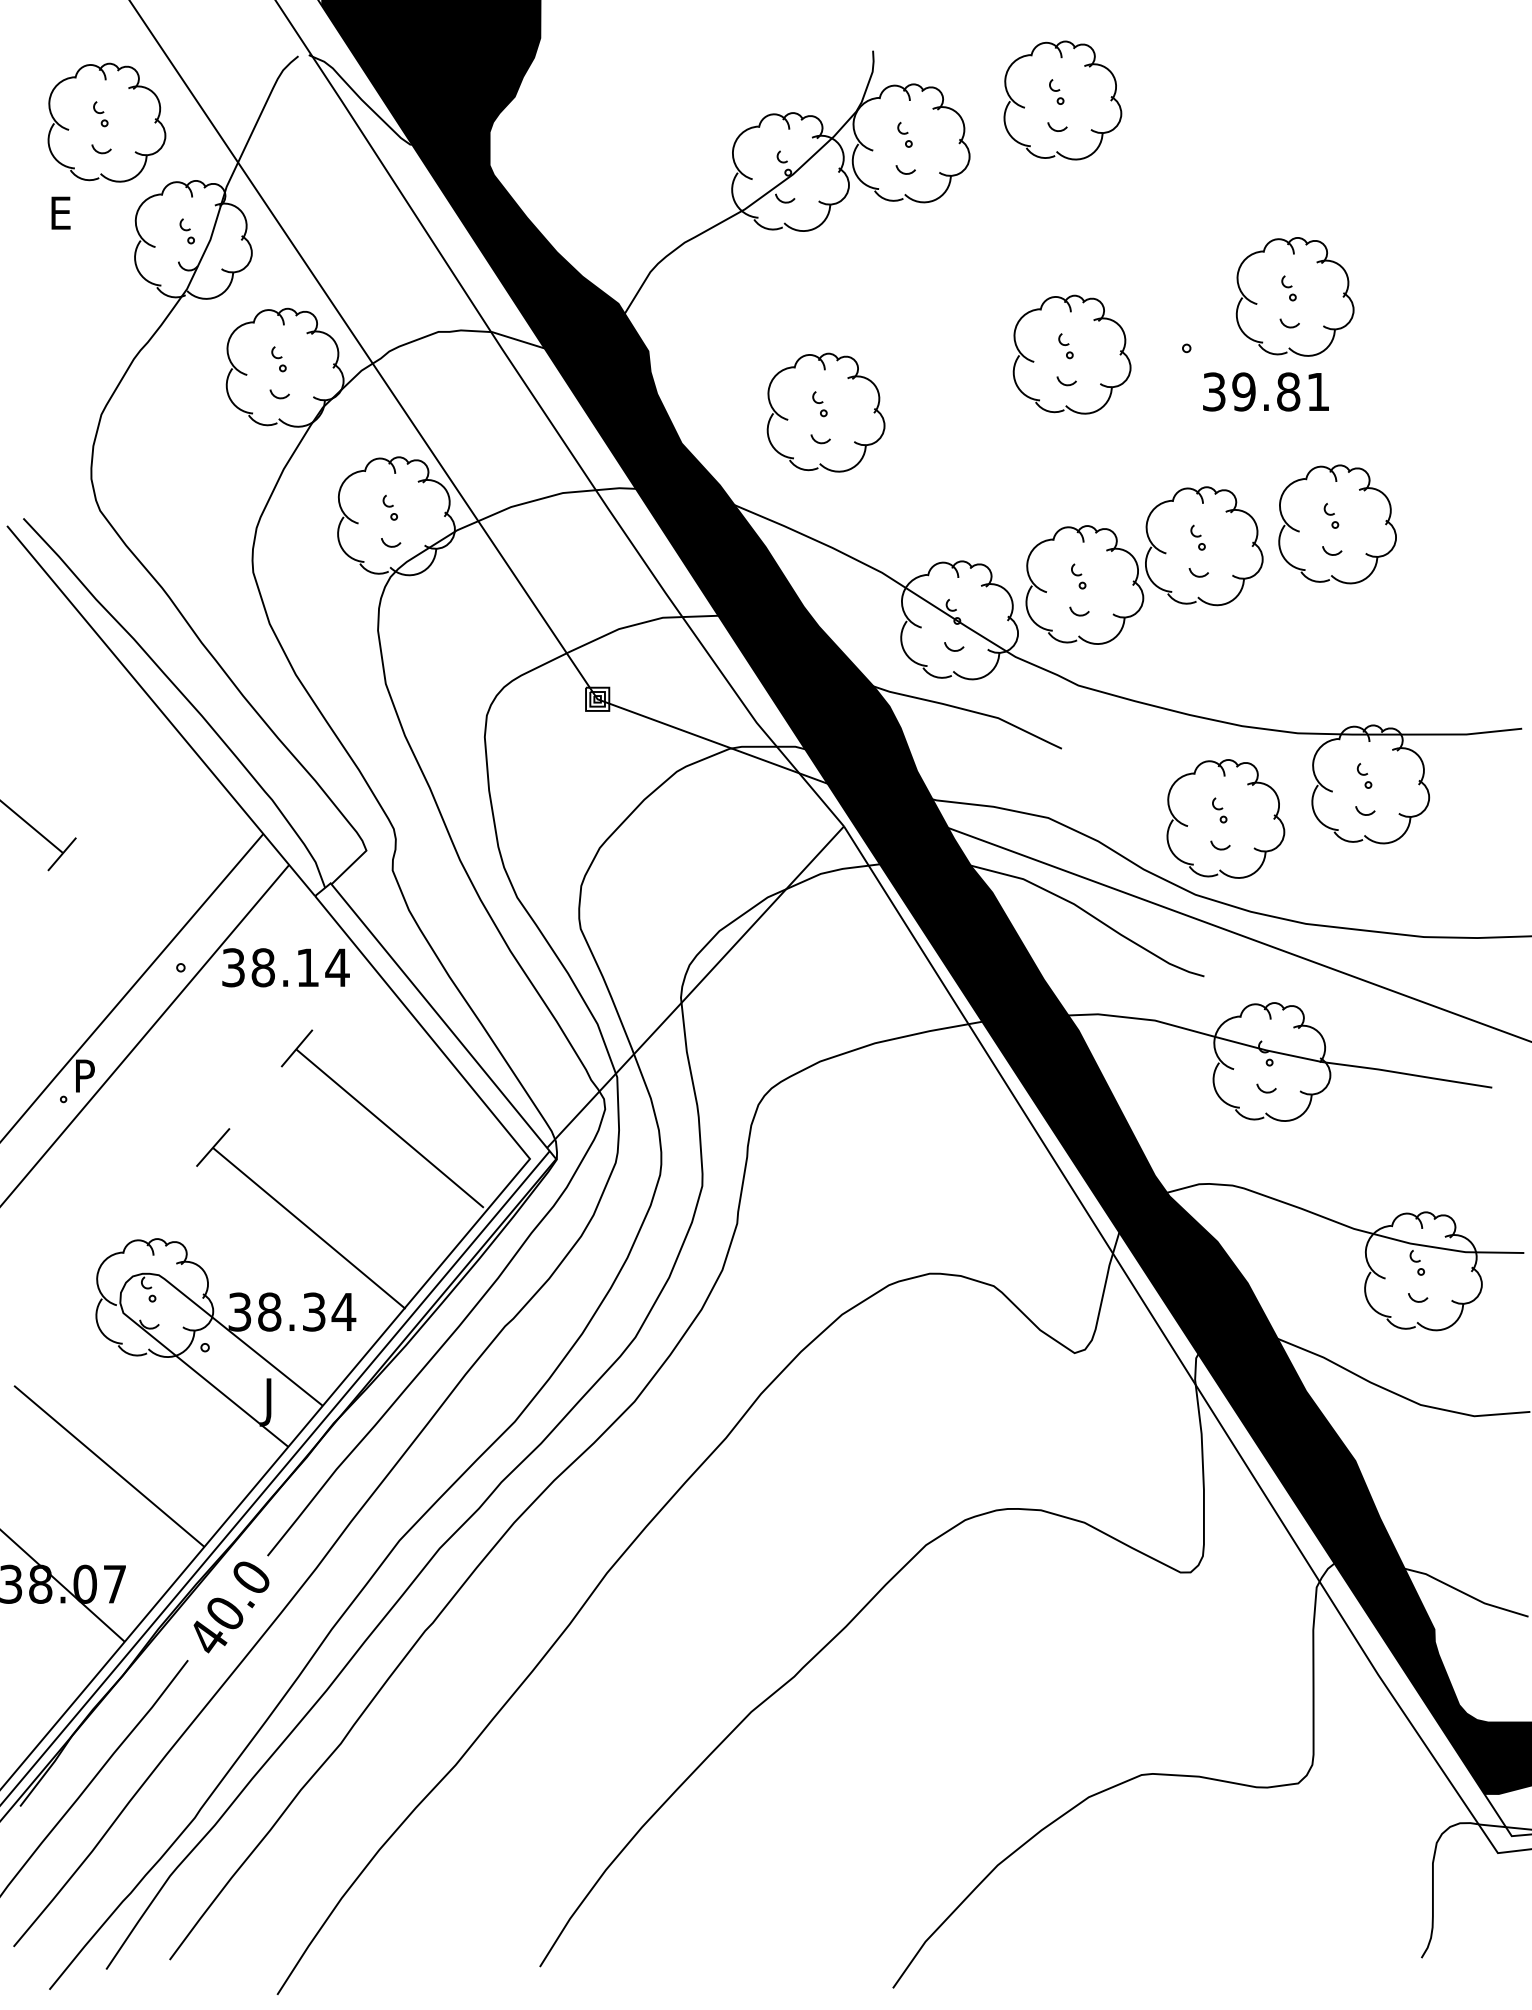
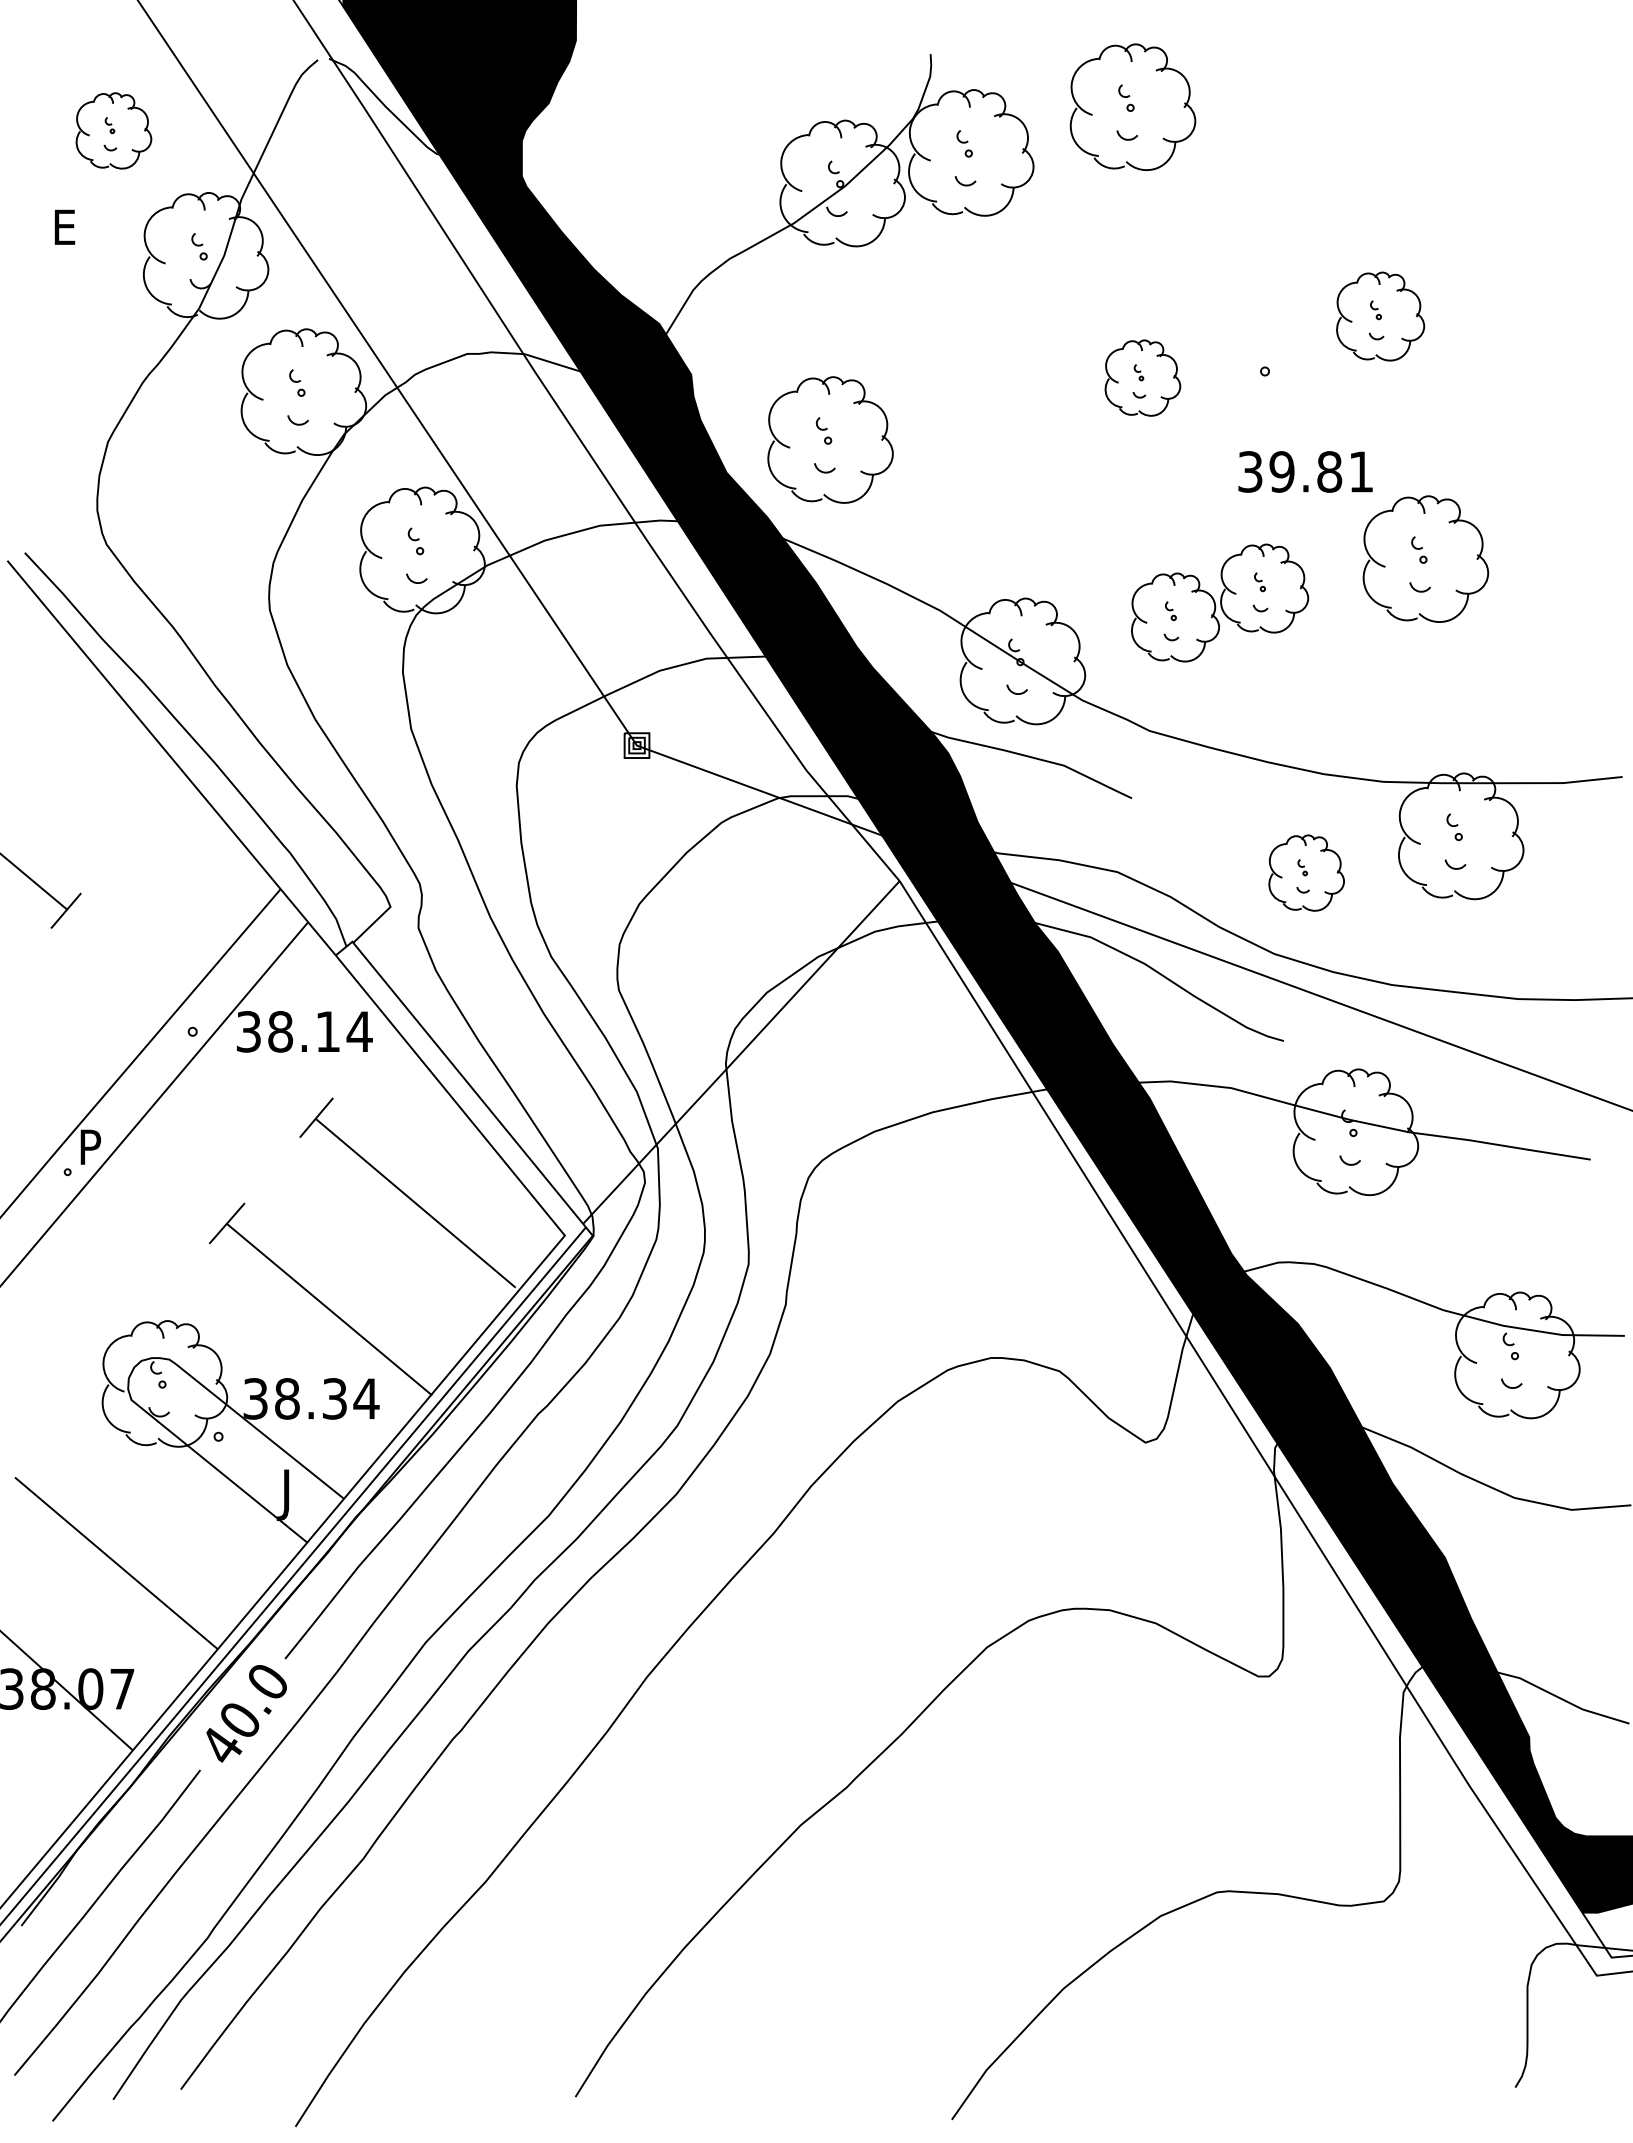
part: (106, 122) -> (113, 130), size x0.6
part: (1295, 296) -> (1380, 316), size x0.7
part: (1071, 354) -> (1142, 377), size x0.6
text: (1265, 391) -> (1305, 471), moved
part: (826, 412) -> (830, 439), moved
part: (1144, 565) -> (1219, 602), size x0.7
part: (1225, 818) -> (1306, 872), size x0.6

